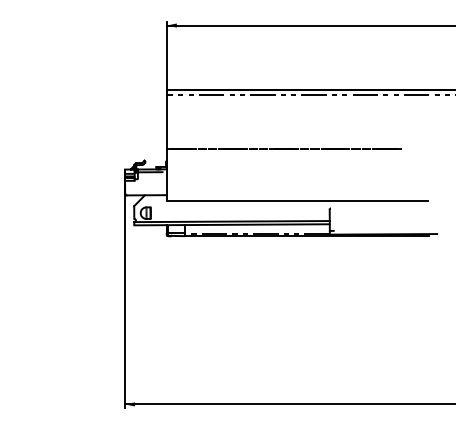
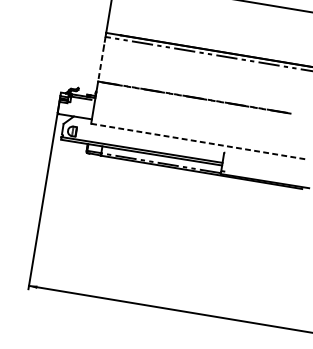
line: (166, 122) -> (101, 59), solid -> dashed
line: (297, 200) -> (198, 141), solid -> dashed

